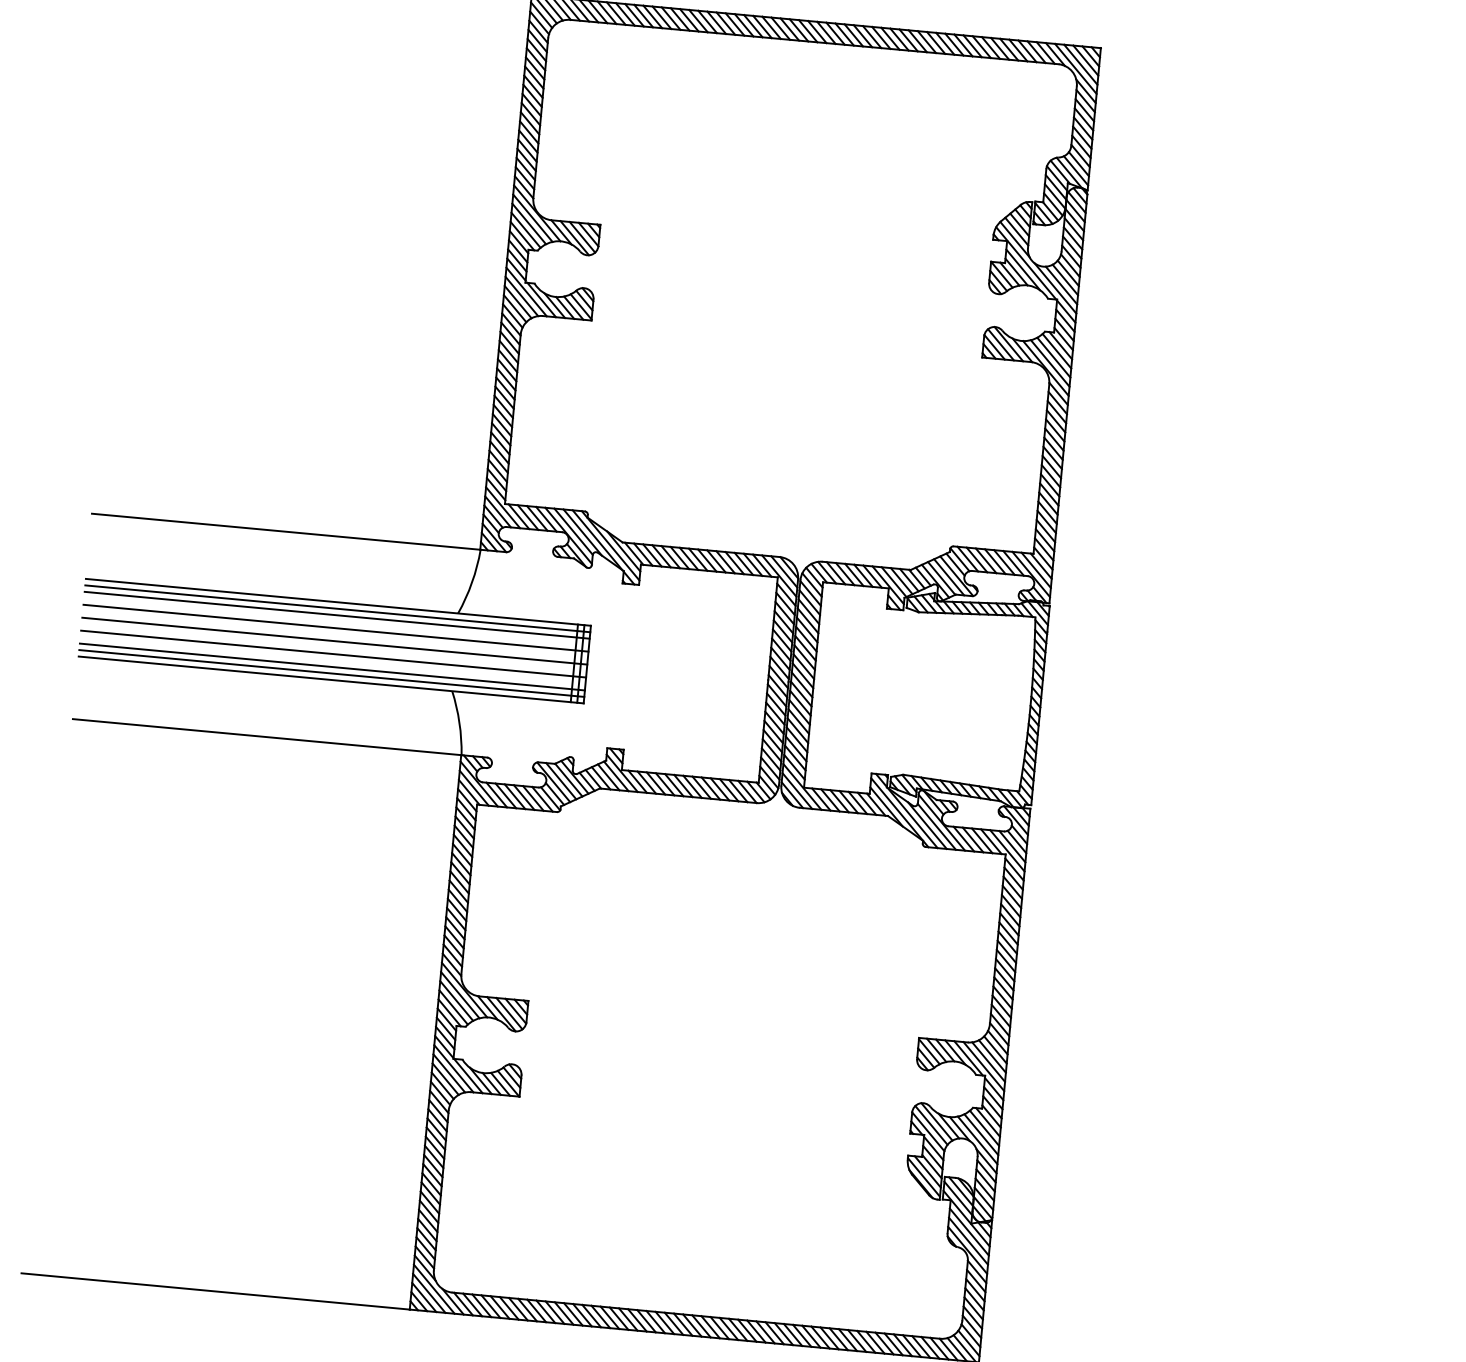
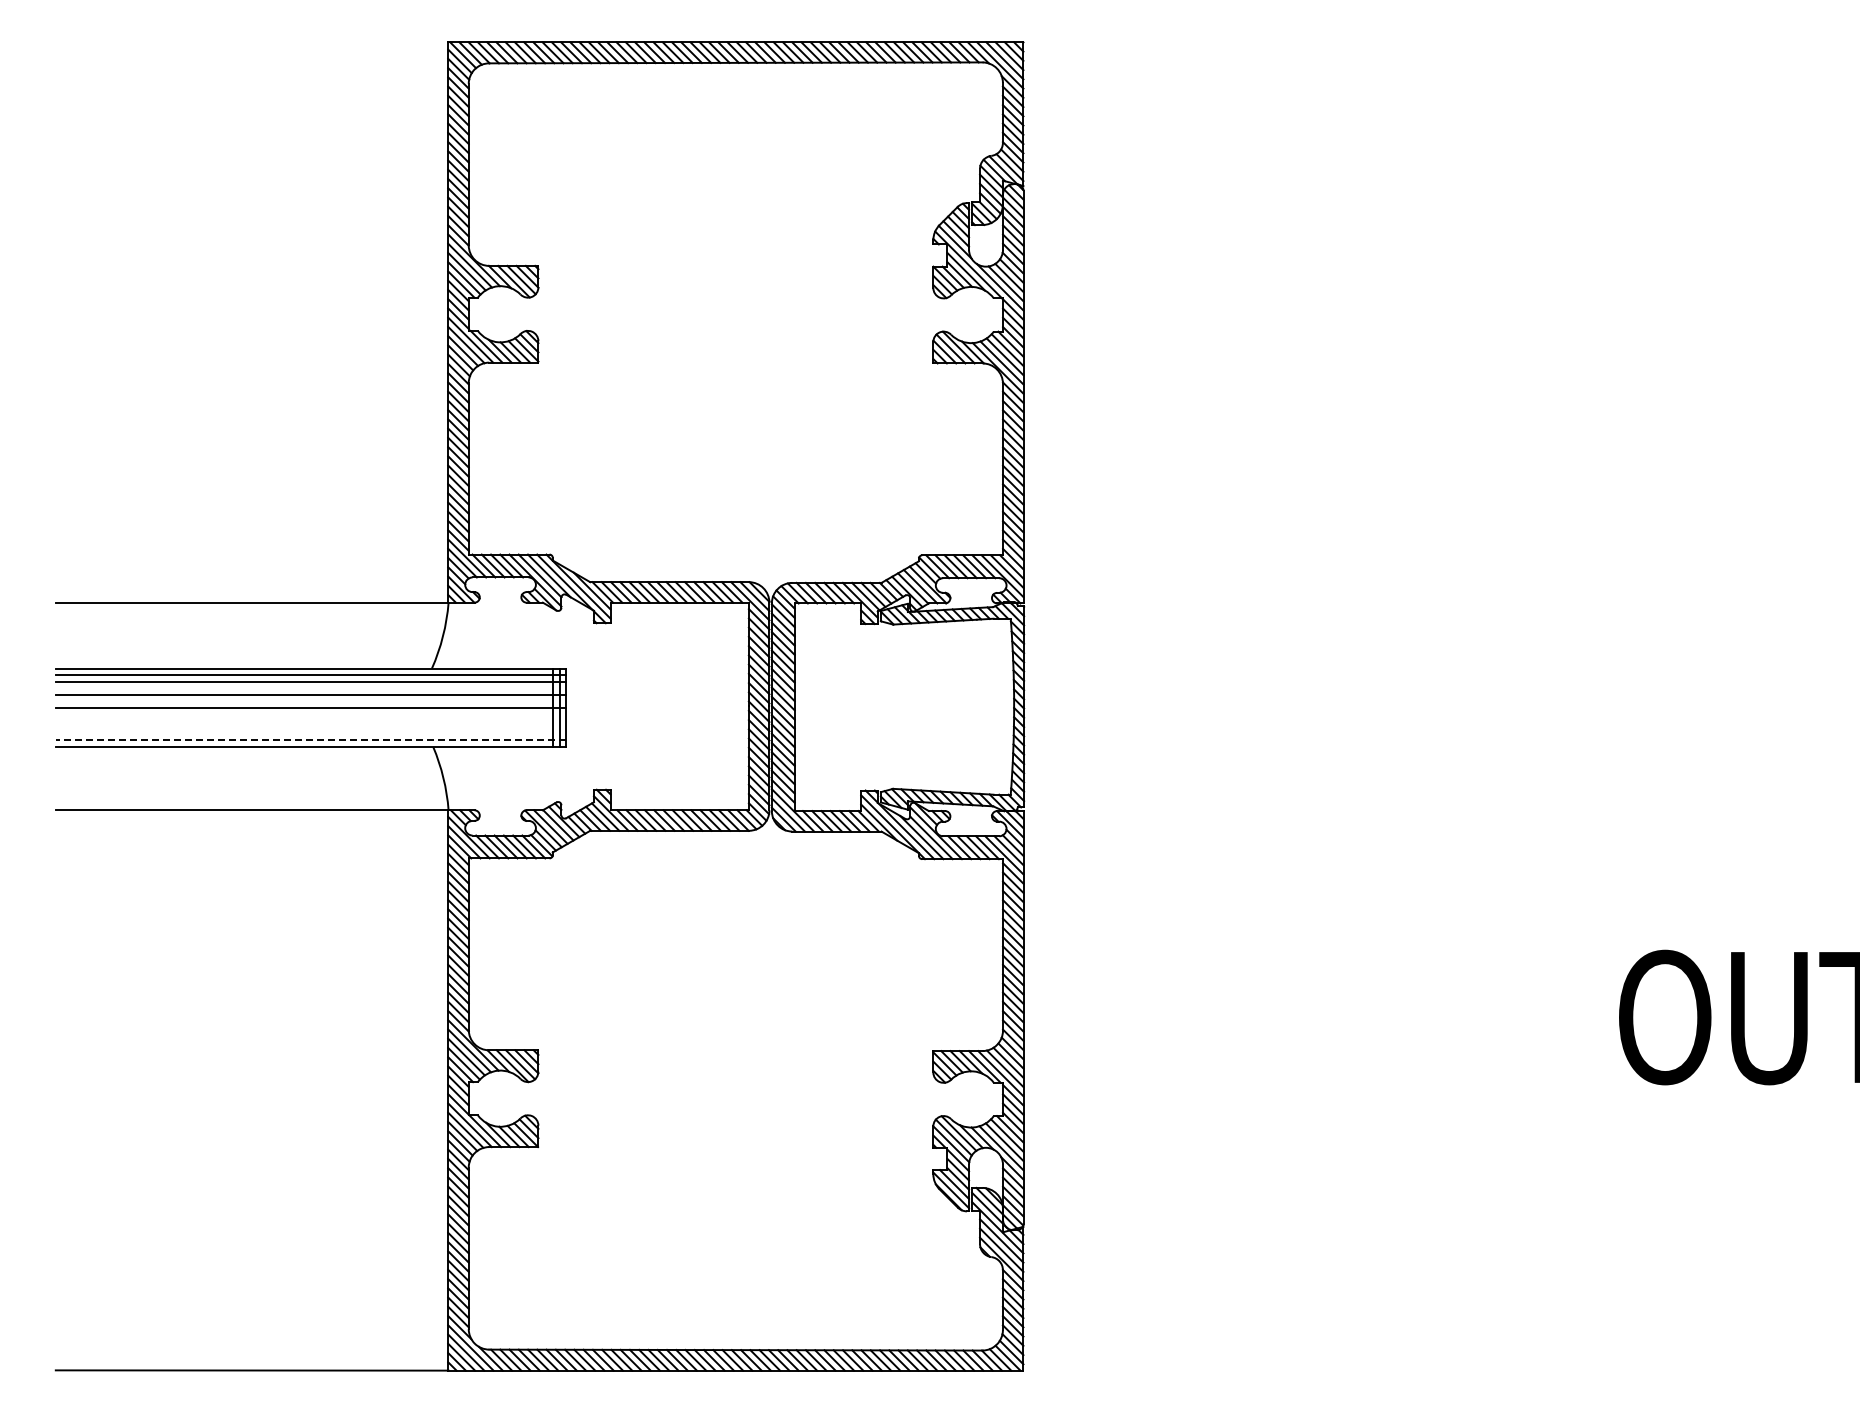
line: (333, 653) -> (310, 720), removed
line: (332, 666) -> (310, 733), removed
line: (331, 673) -> (310, 740), solid -> dashed

